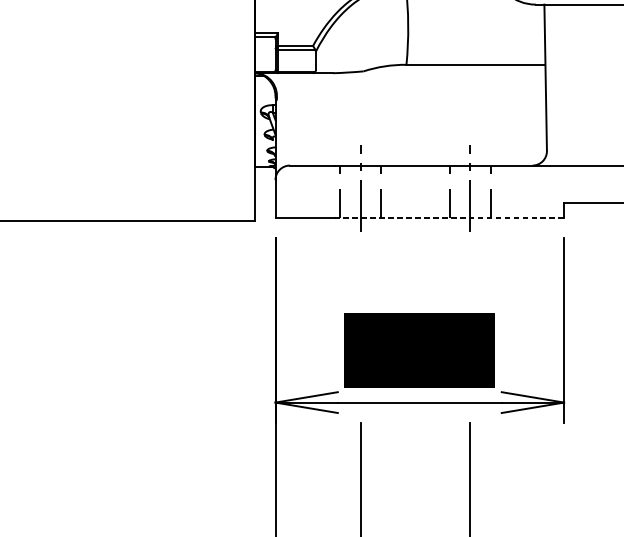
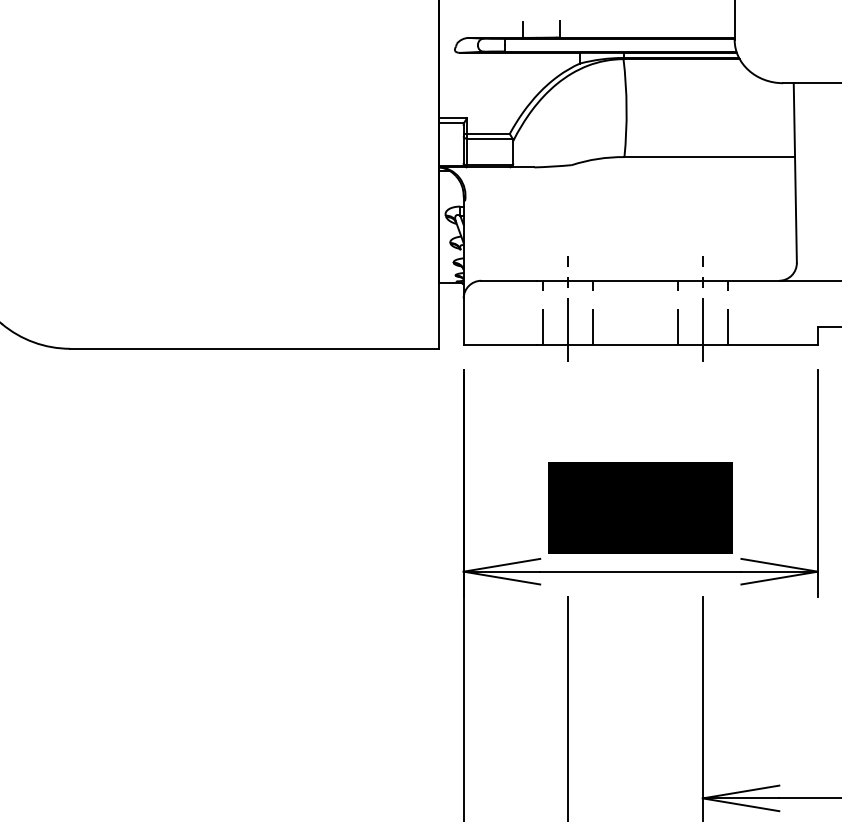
line: (448, 217) -> (676, 344), dashed -> solid

